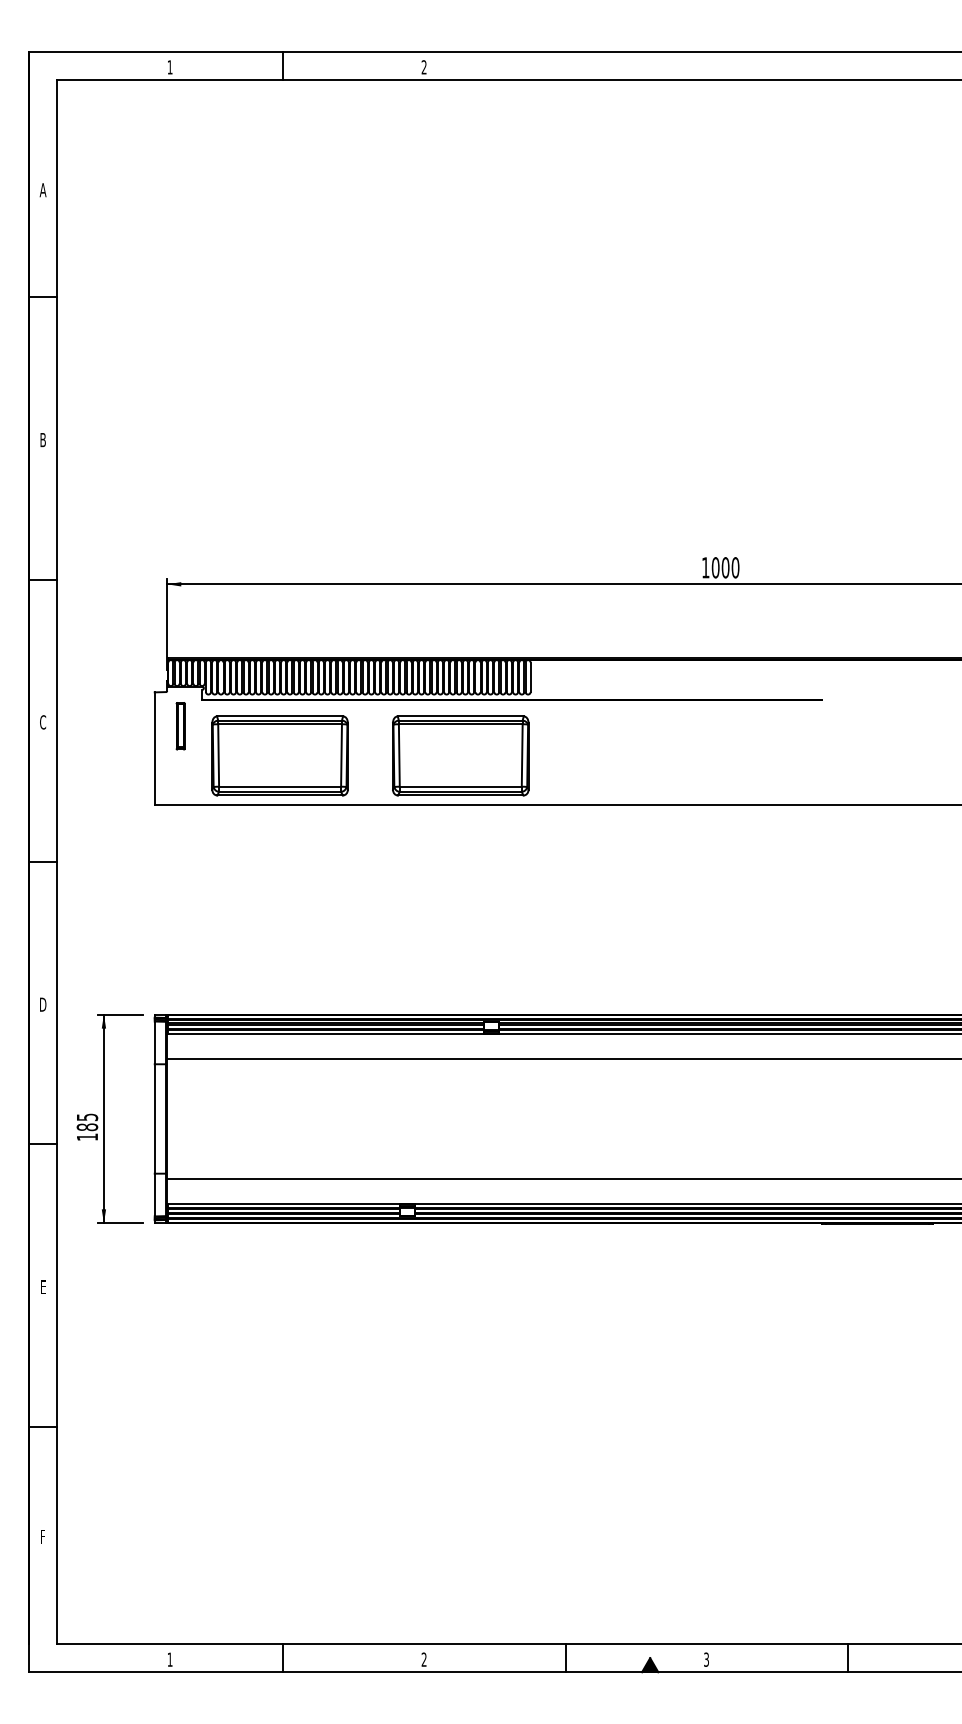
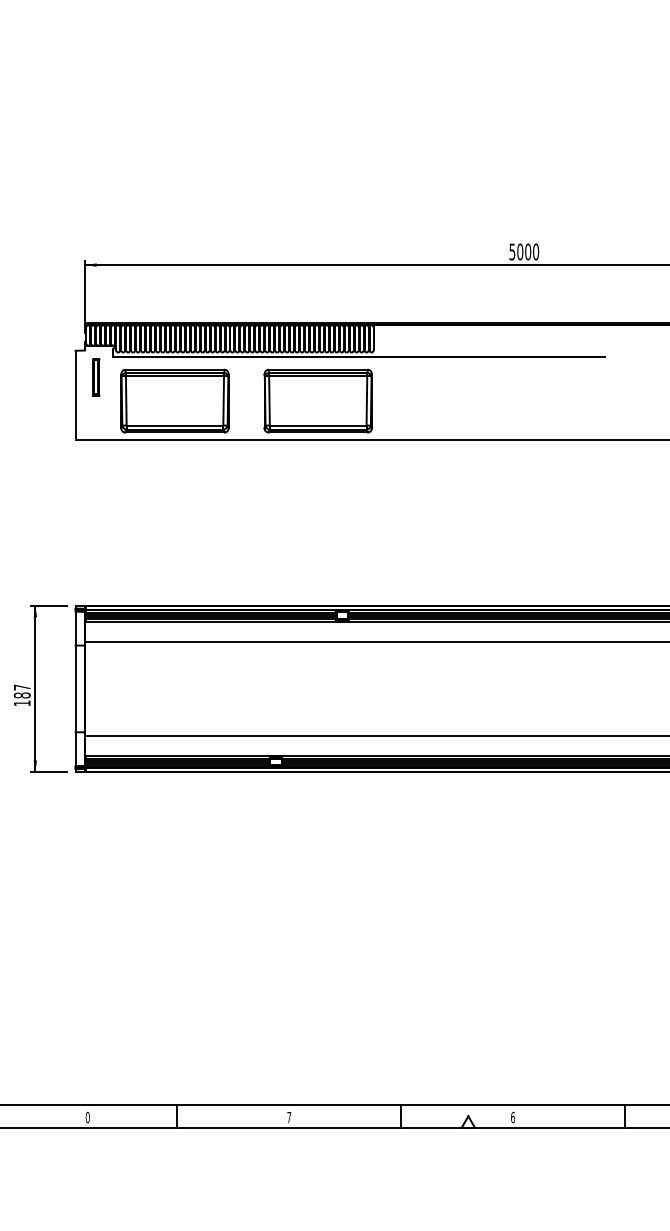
text: (705, 567) -> (512, 251), 1000 -> 5000
text: (87, 1117) -> (22, 687), 185 -> 187
text: (169, 1659) -> (87, 1117), 1 -> 0
text: (423, 1659) -> (288, 1117), 2 -> 7
text: (706, 1659) -> (512, 1117), 3 -> 6
fill: (650, 1665) -> (468, 1122), removed

